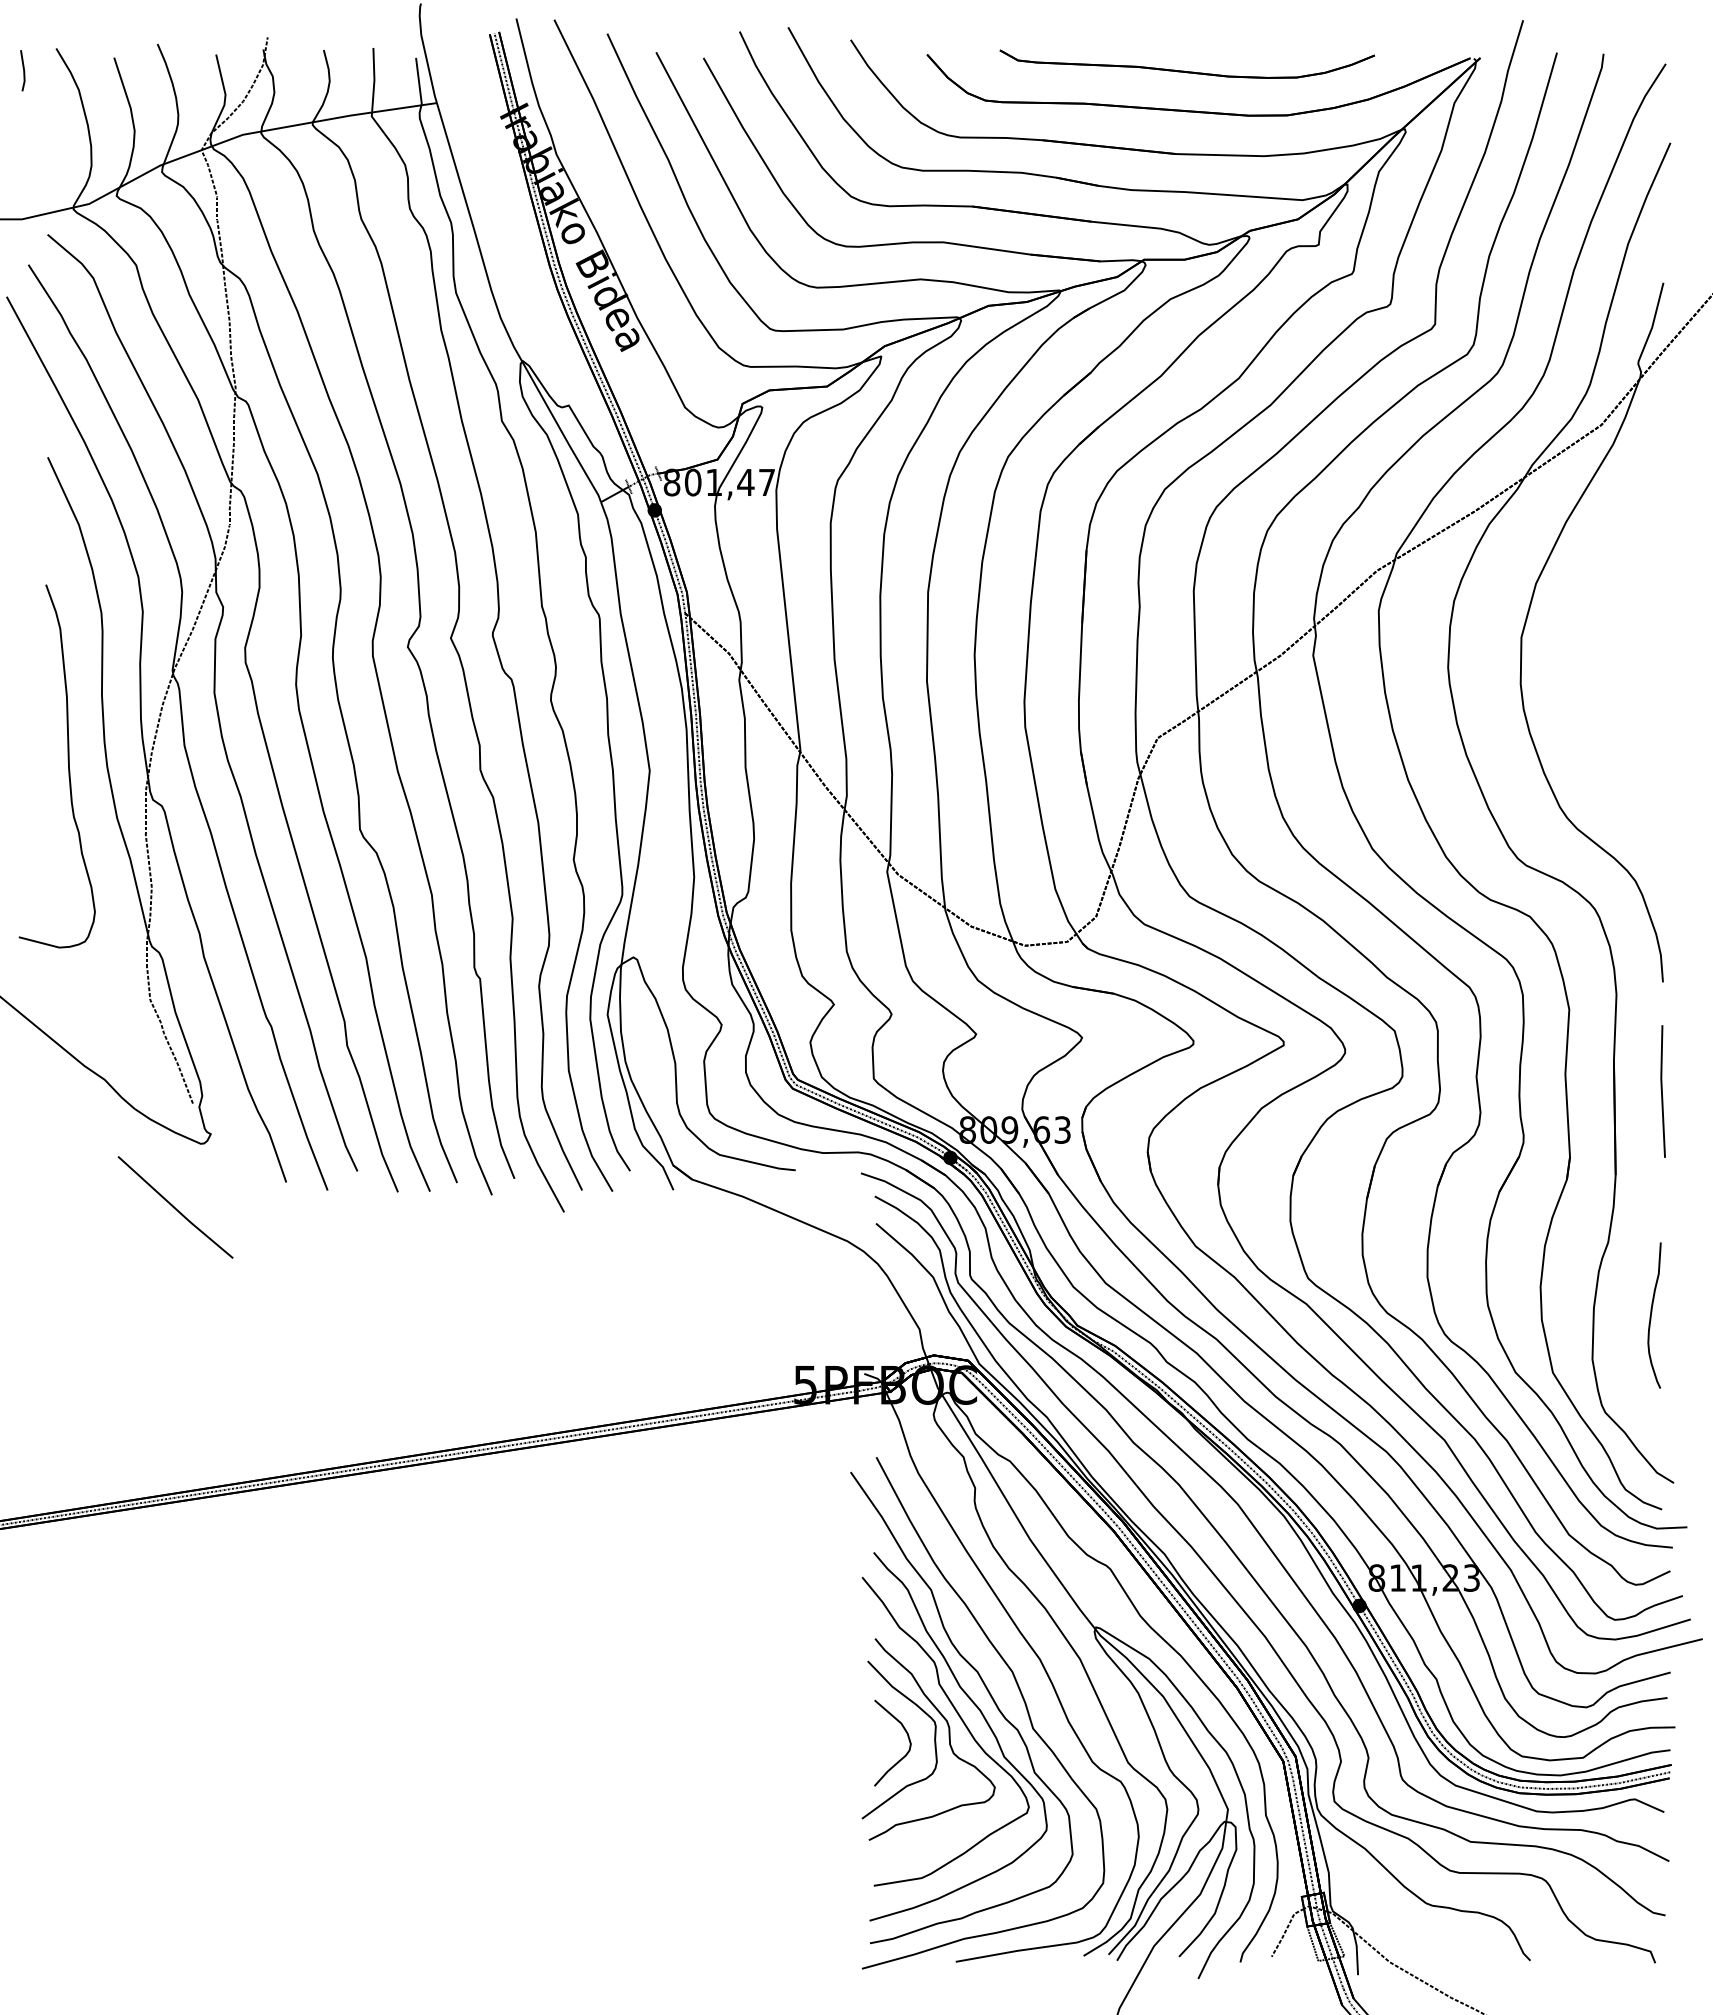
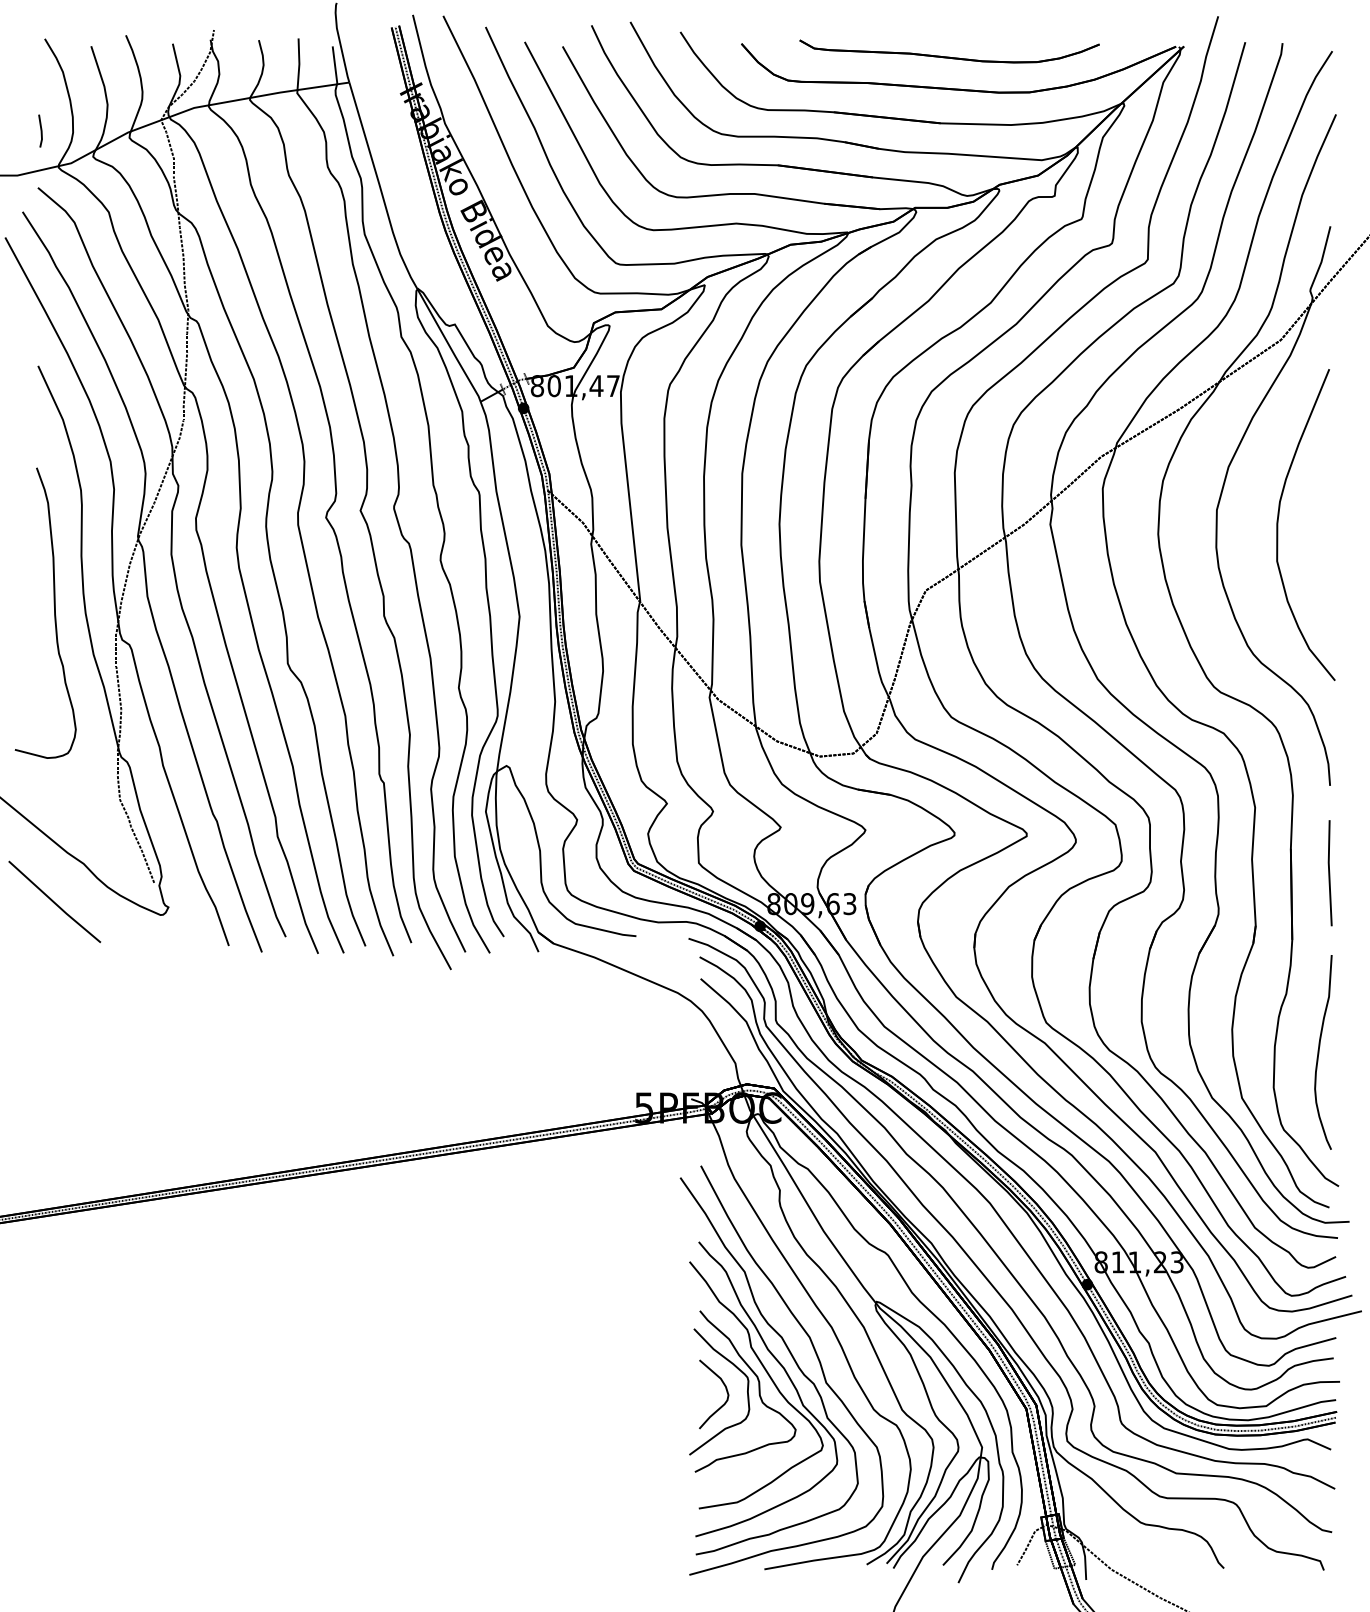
line: (23, 70) -> (41, 130), moved
curve: (1598, 652) -> (1278, 522), added
line: (175, 1207) -> (54, 901), moved
part: (1654, 1315) -> (1323, 1052), size x1.67

